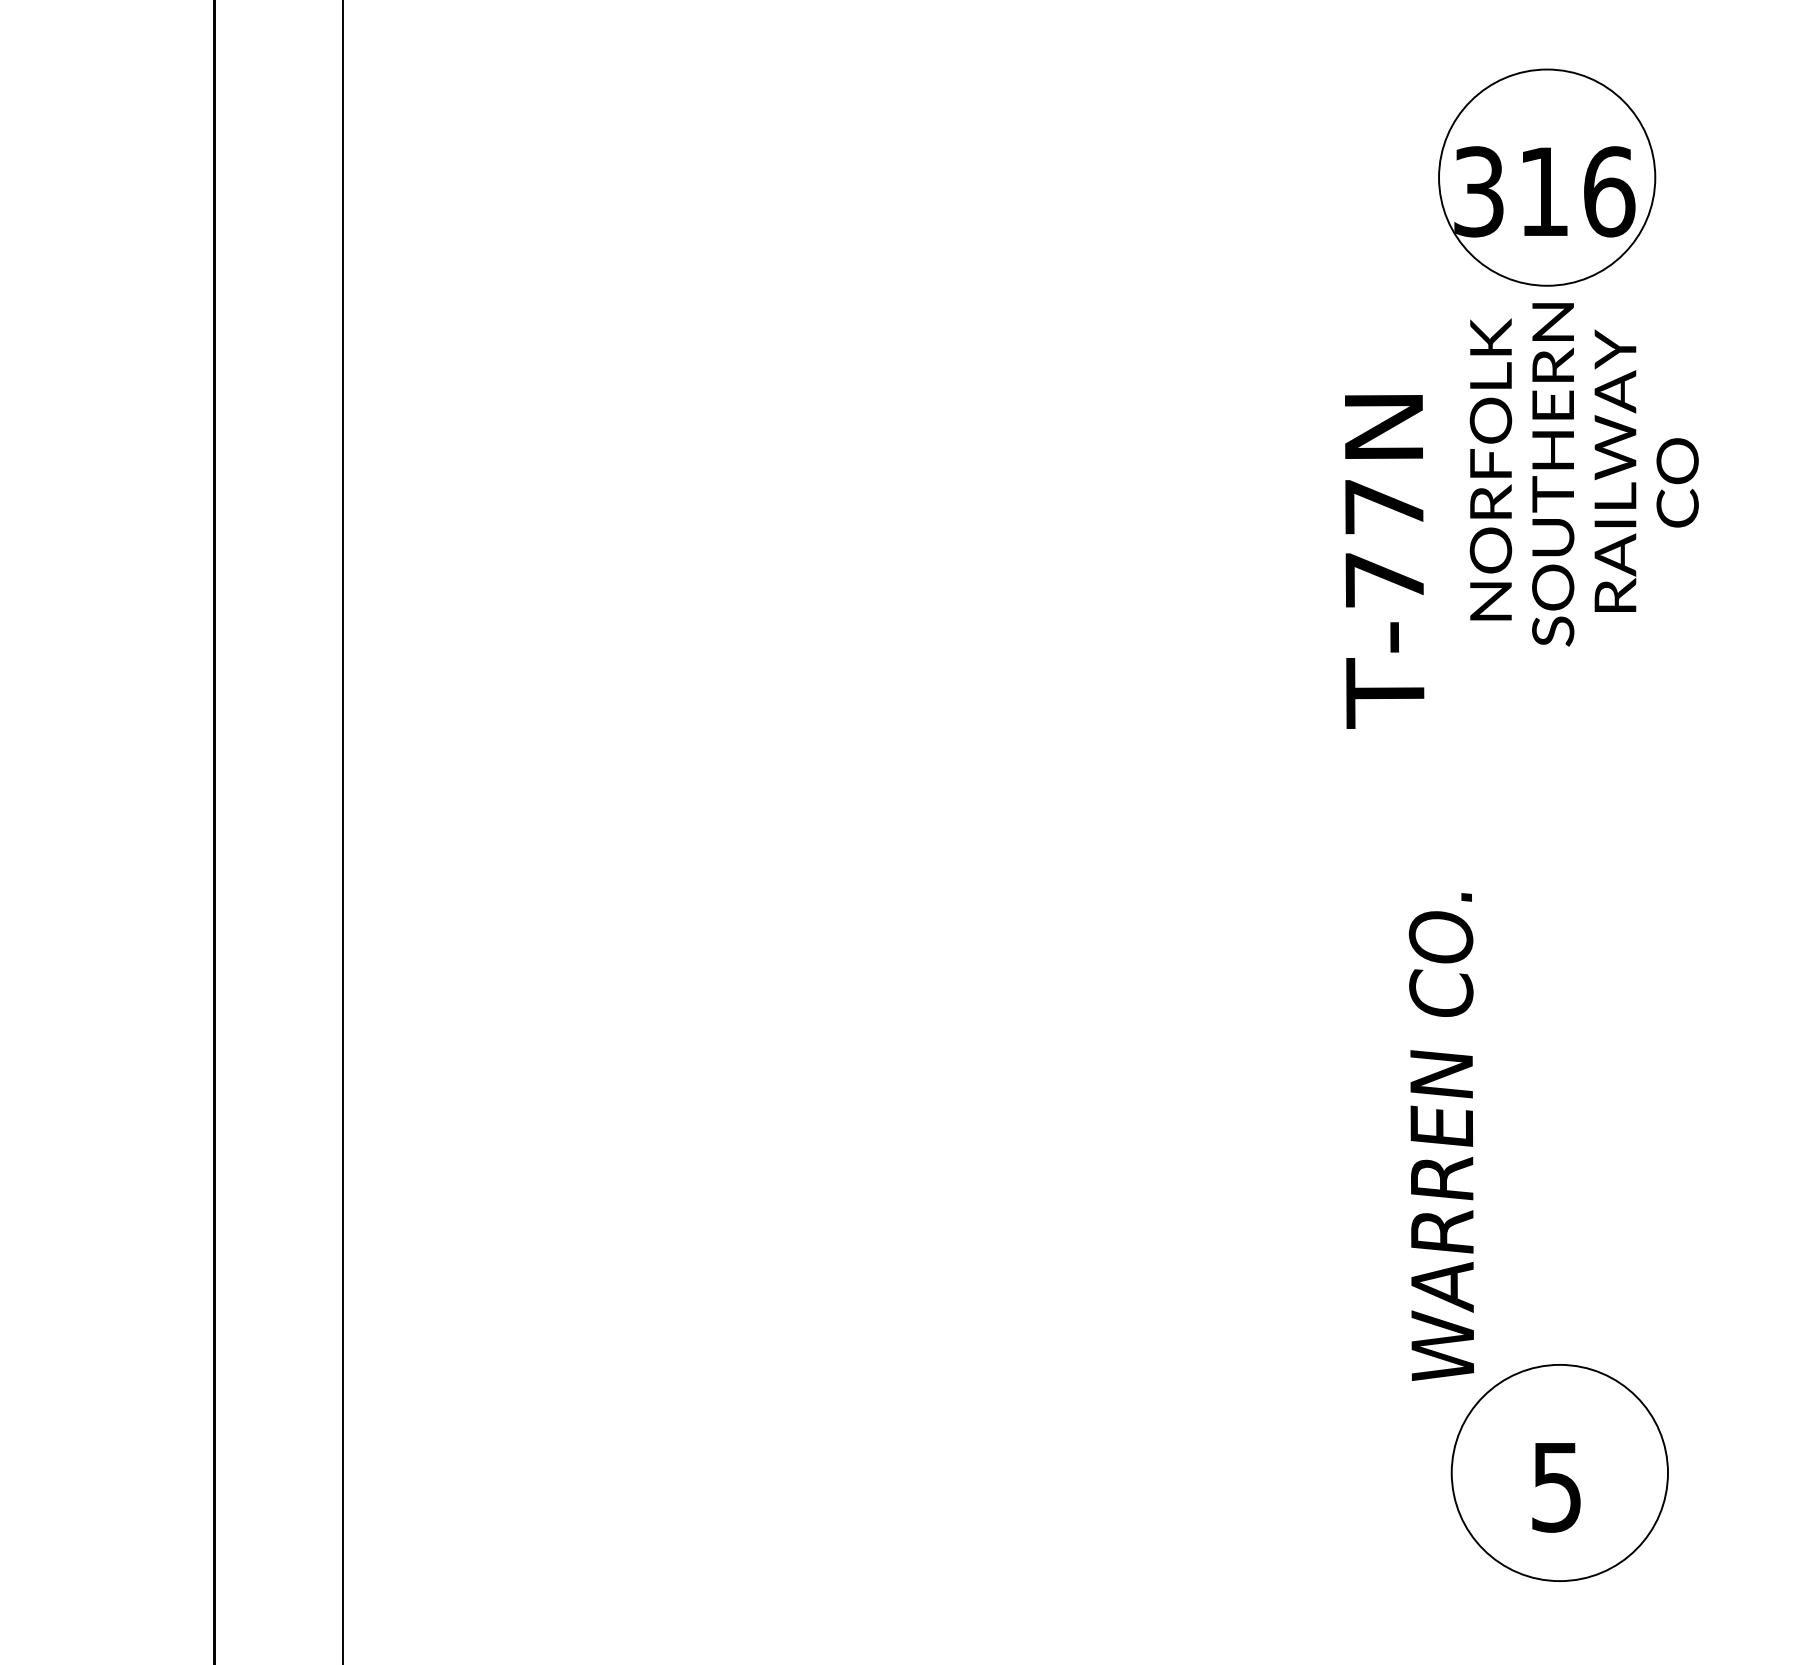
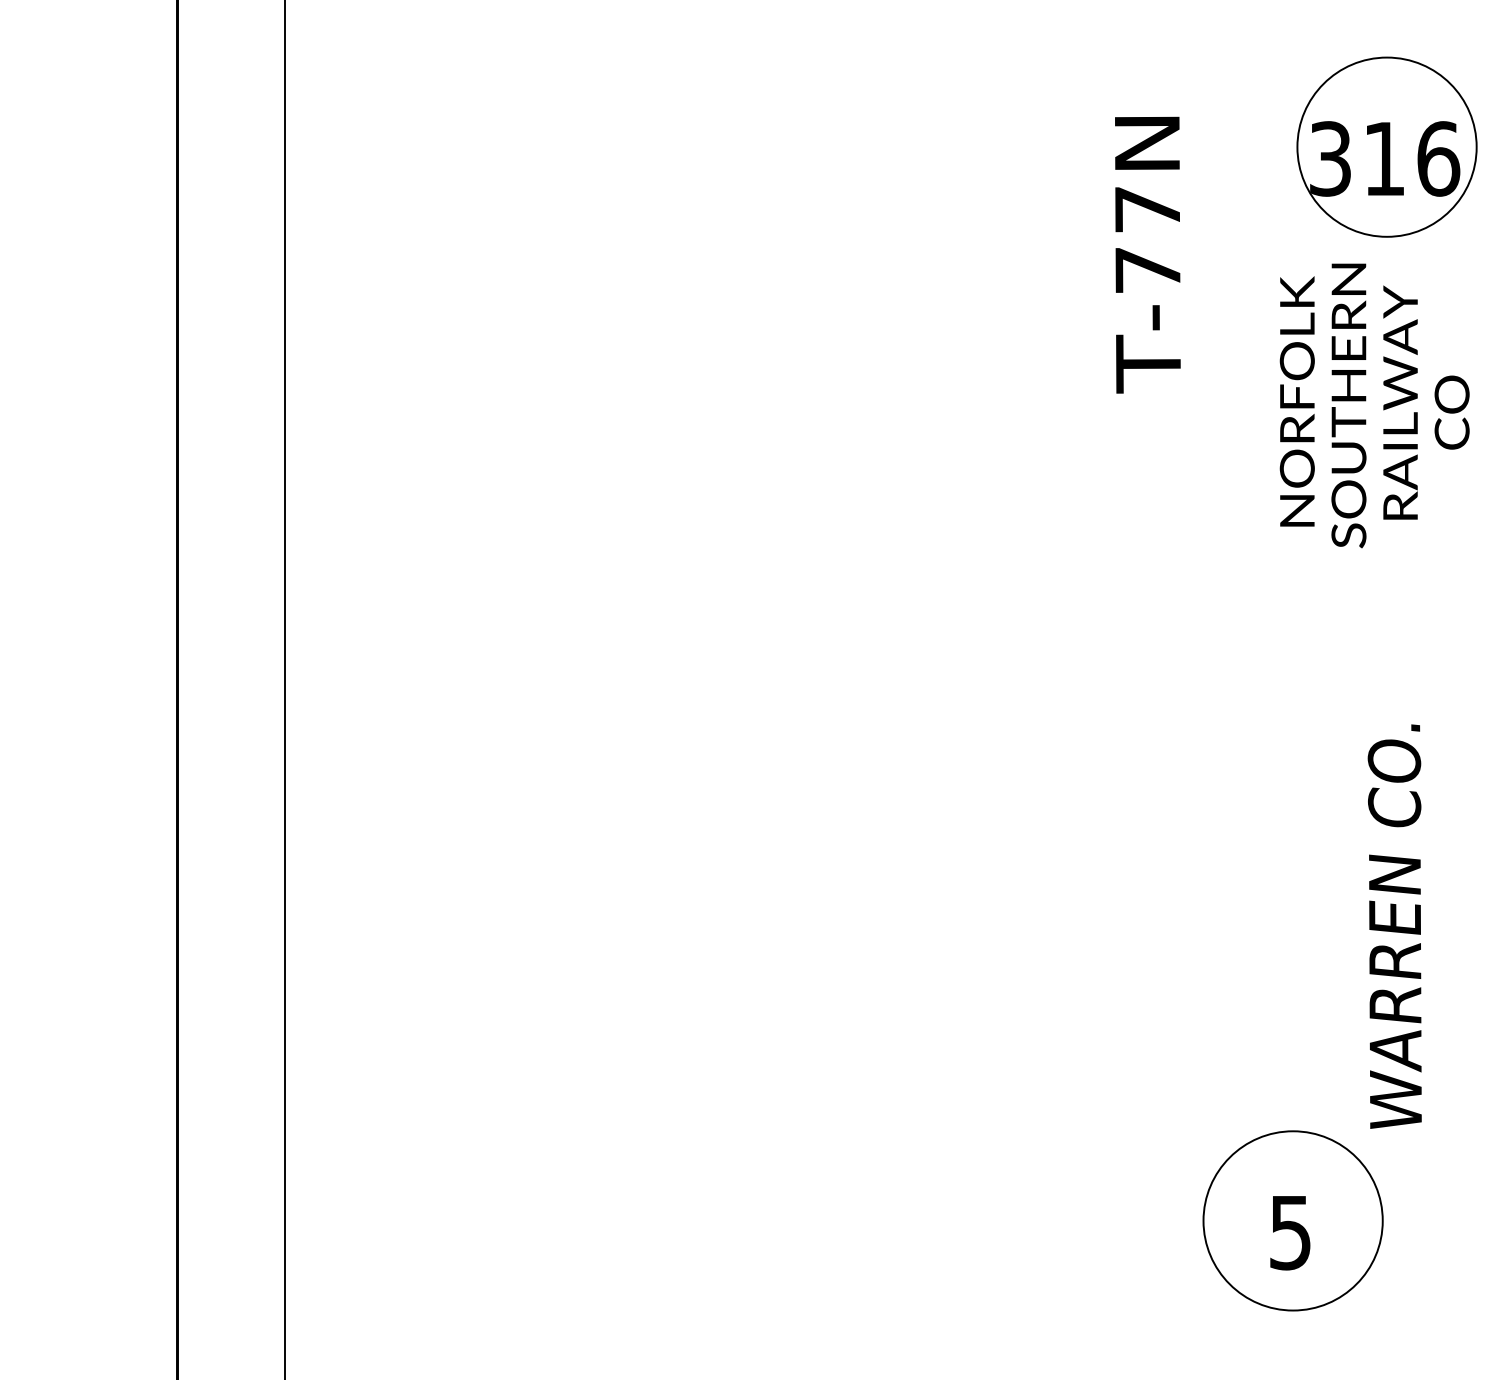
part: (1547, 177) -> (1387, 147), moved
text: (1583, 474) -> (1374, 405), moved
text: (1384, 561) -> (1147, 254), moved
text: (1440, 1136) -> (1393, 926), moved

